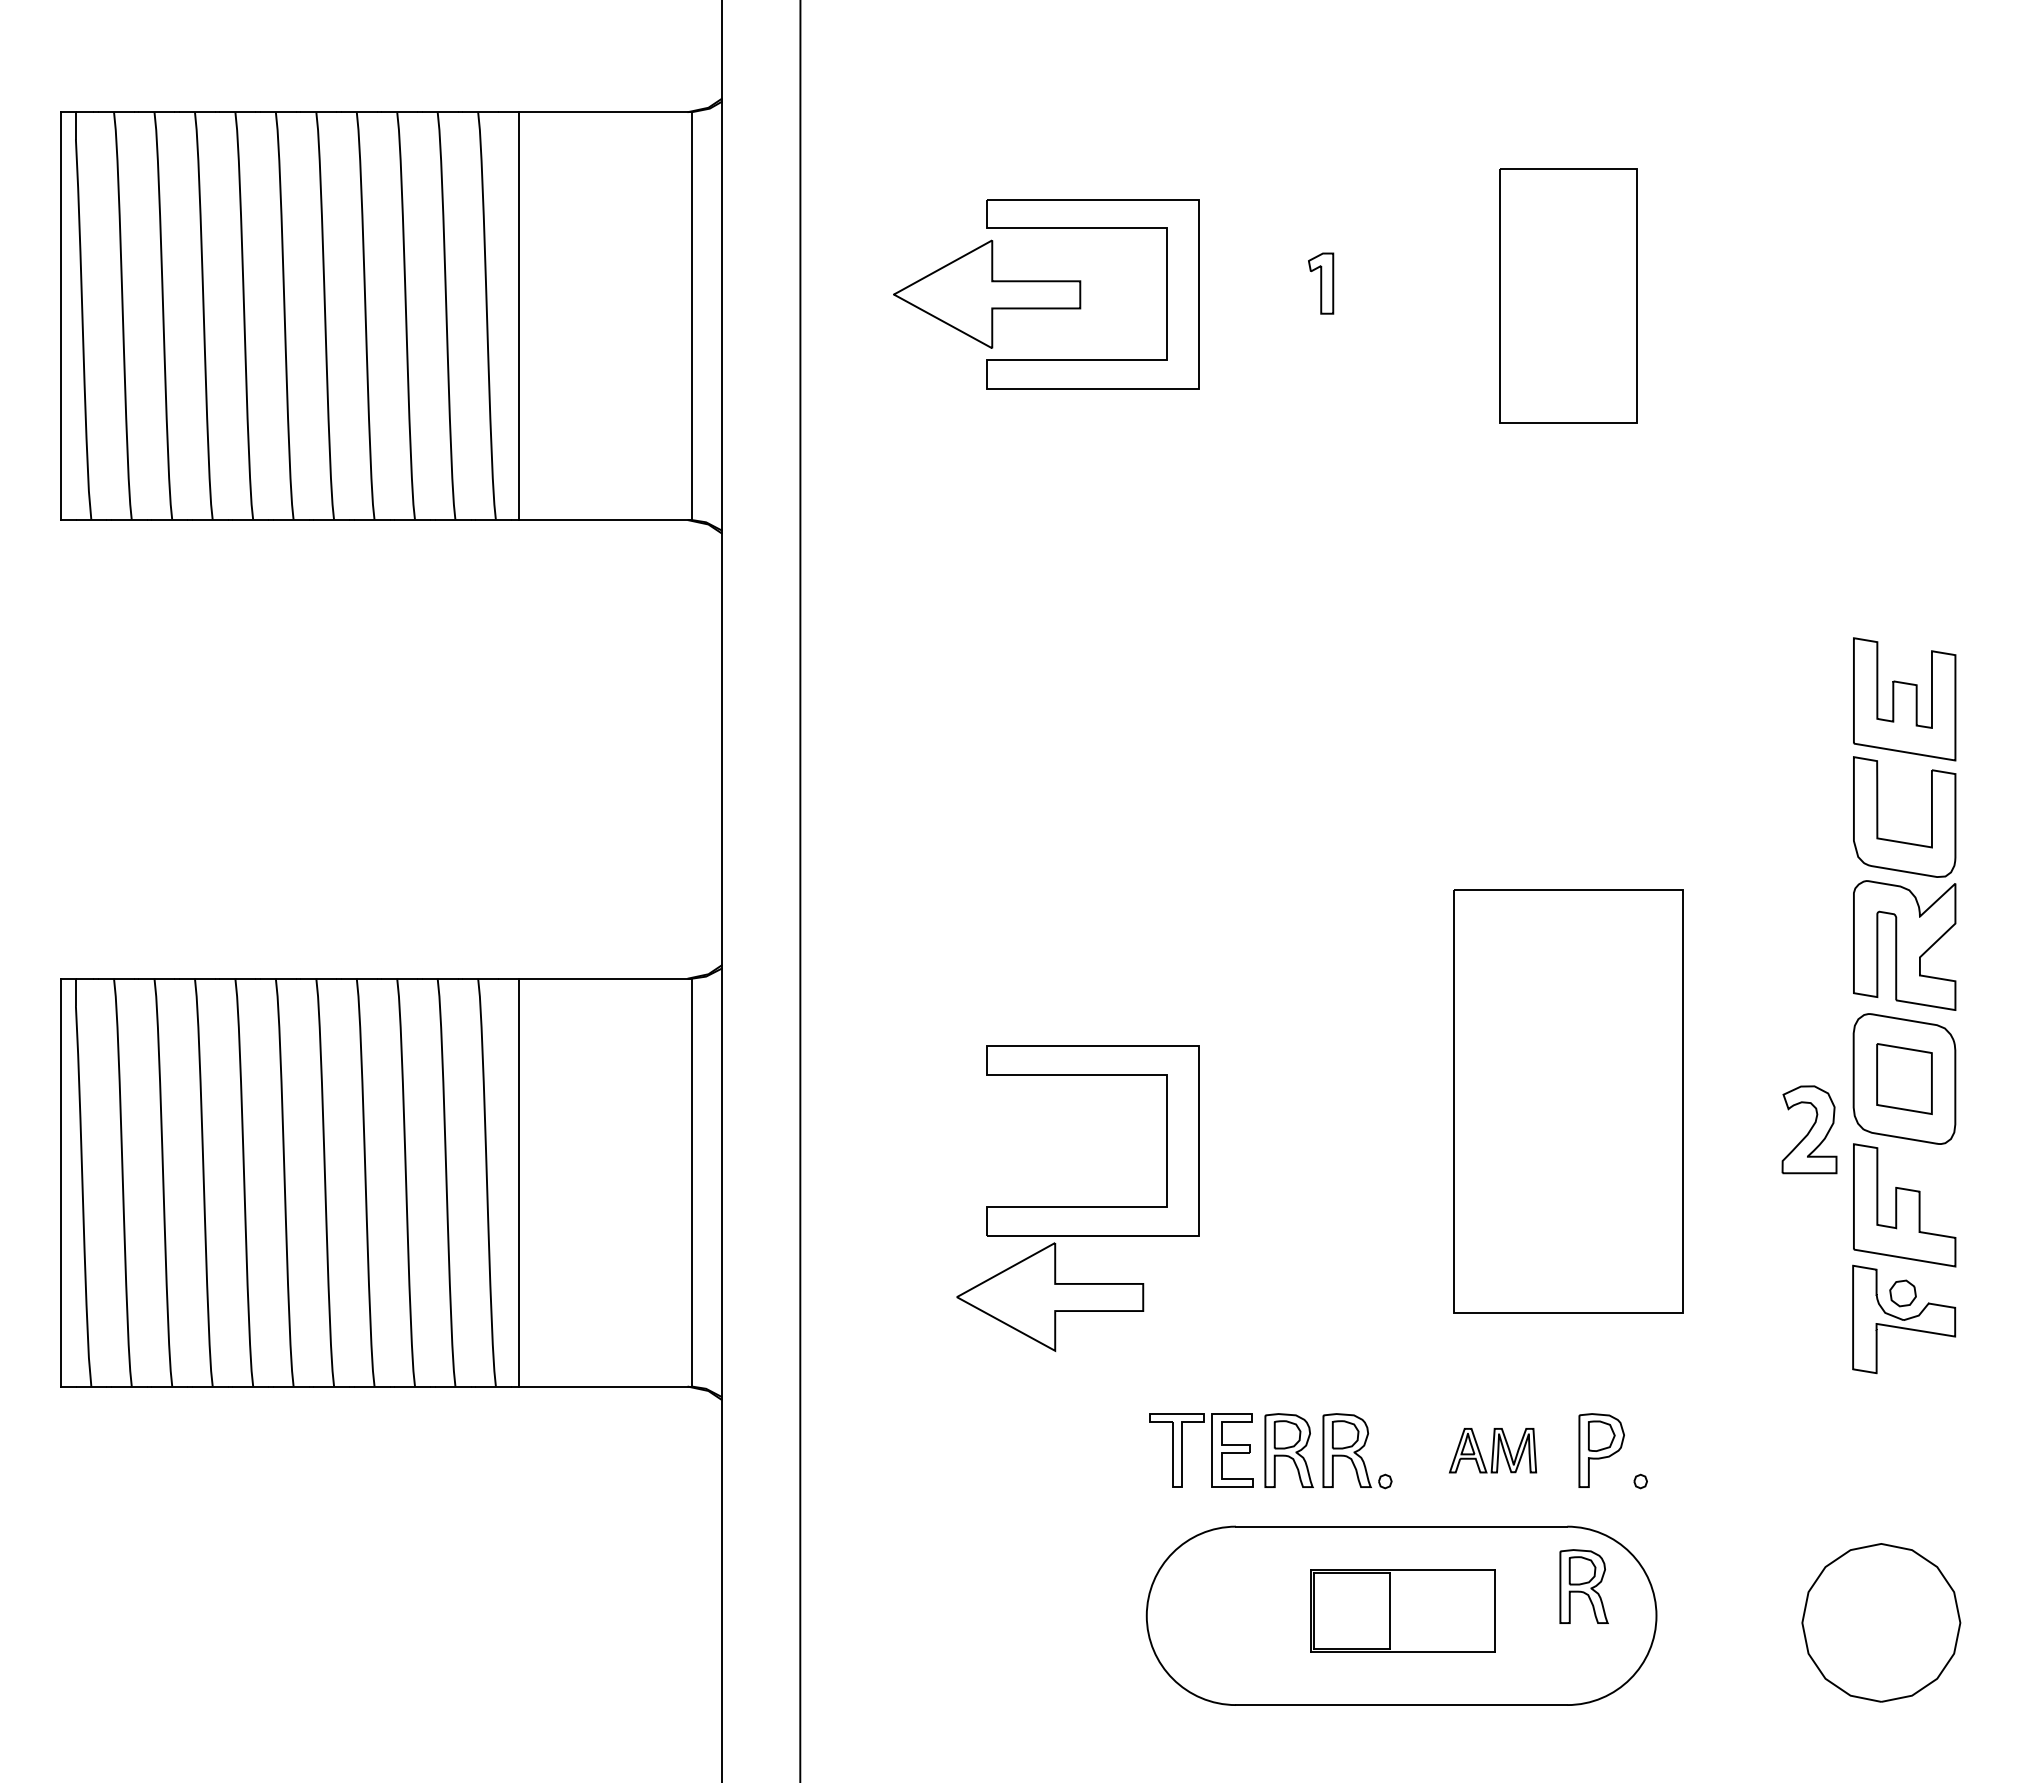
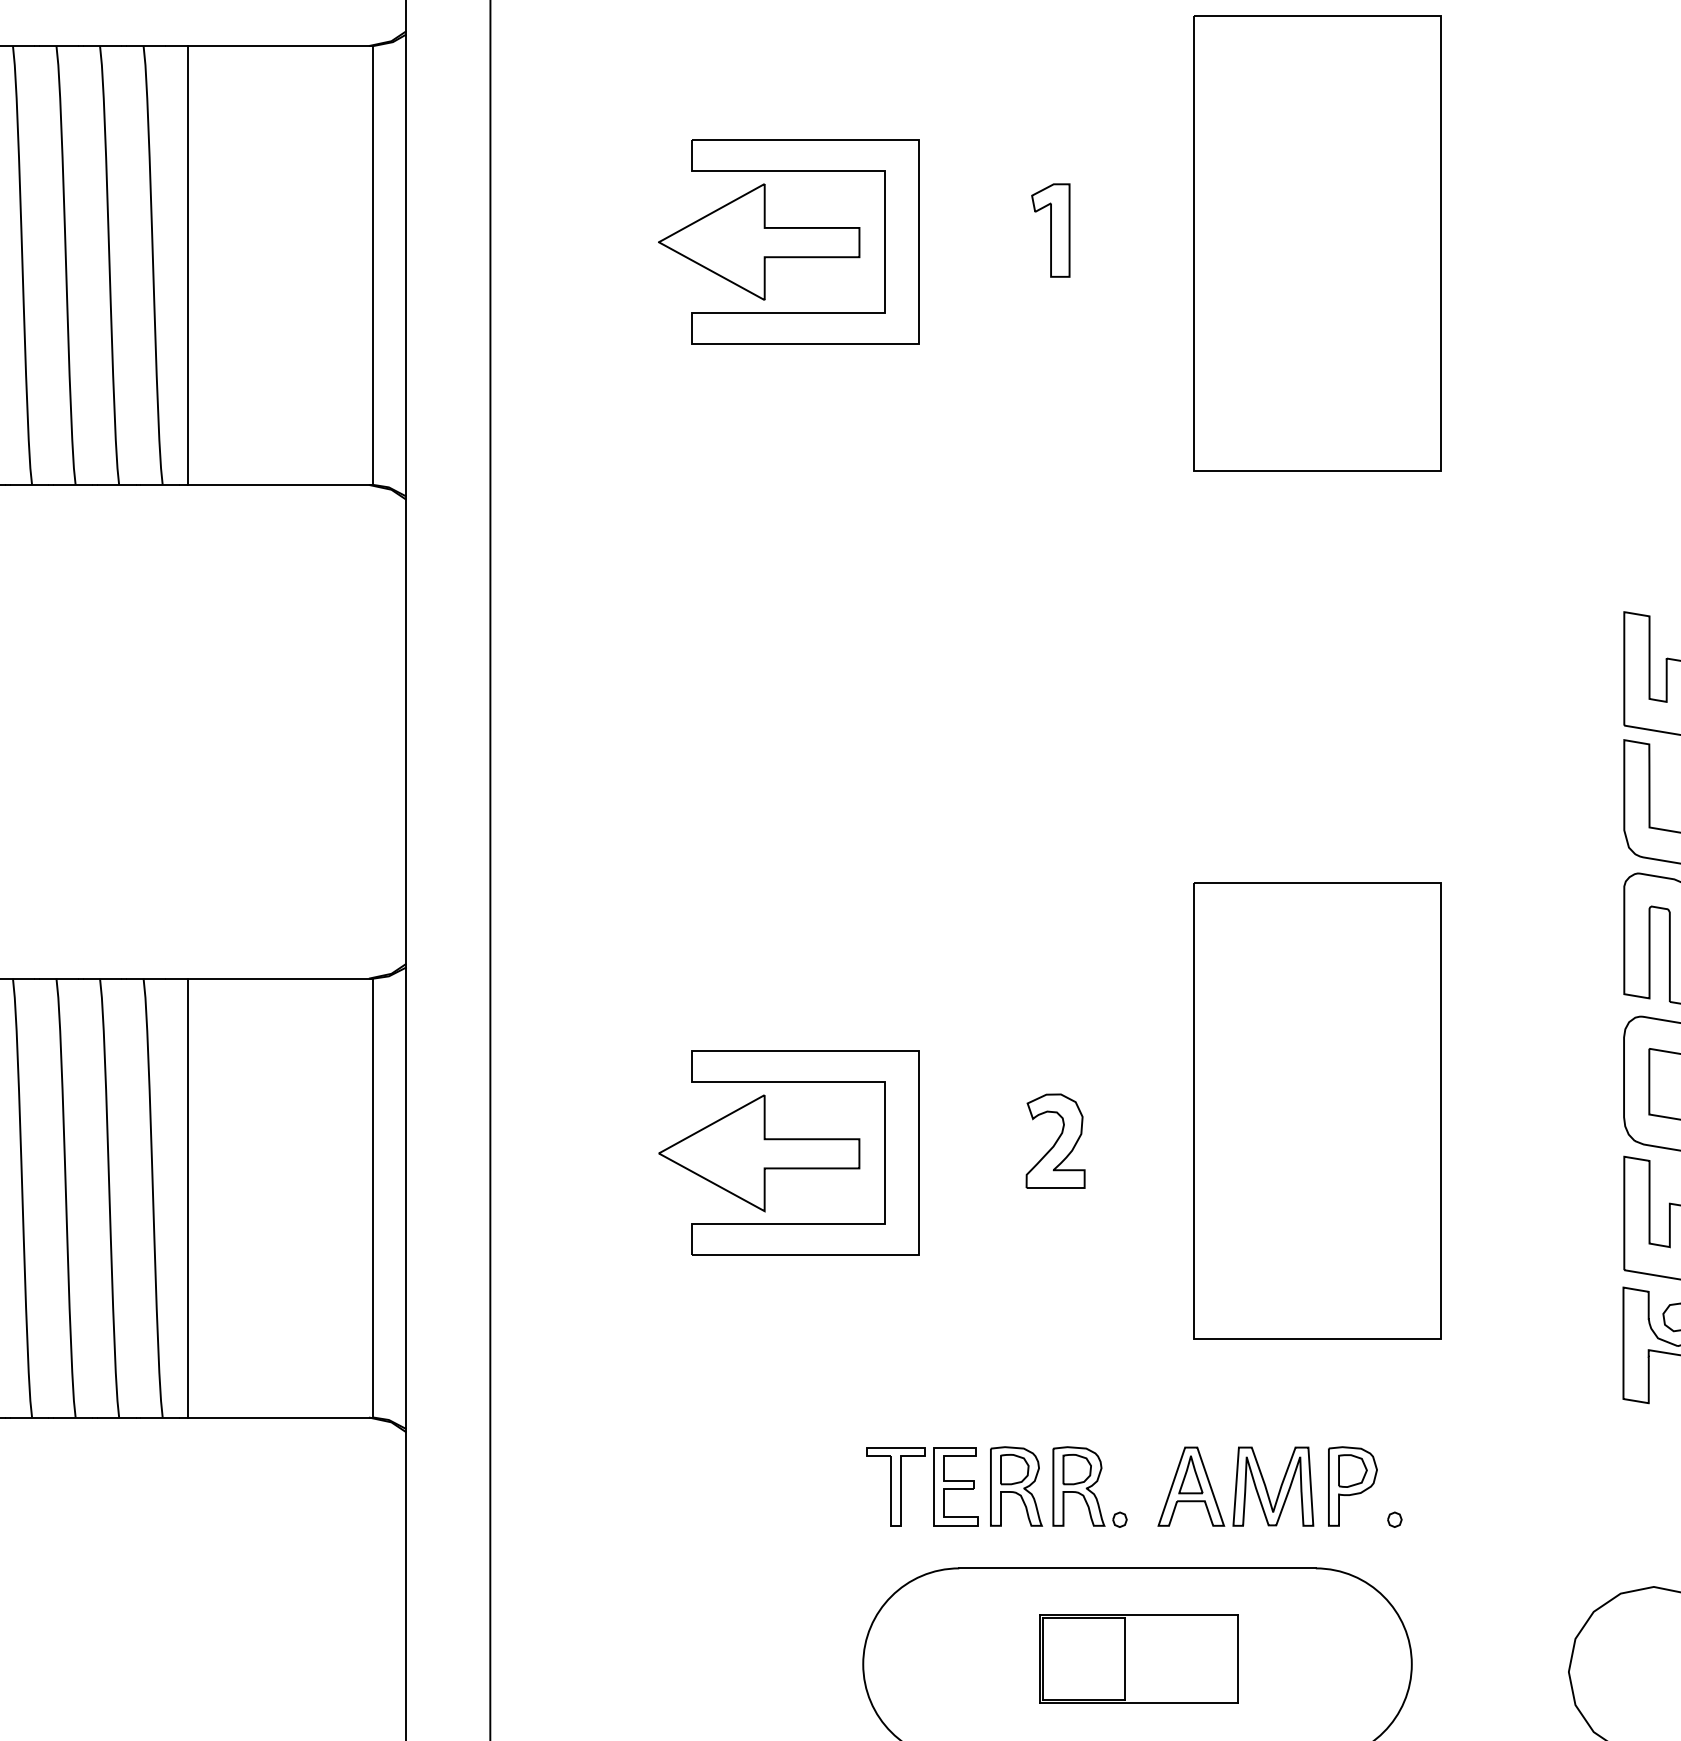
part: (1320, 283) -> (1050, 230), size x1.43
part: (987, 293) -> (759, 241), moved
part: (1568, 295) -> (1317, 243), size x1.67
part: (1809, 1129) -> (1055, 1140), moved
part: (1050, 1296) -> (759, 1152), moved
part: (1492, 1450) -> (1235, 1486), size x1.67
part: (1583, 1586) -> (1333, 1632), removed

